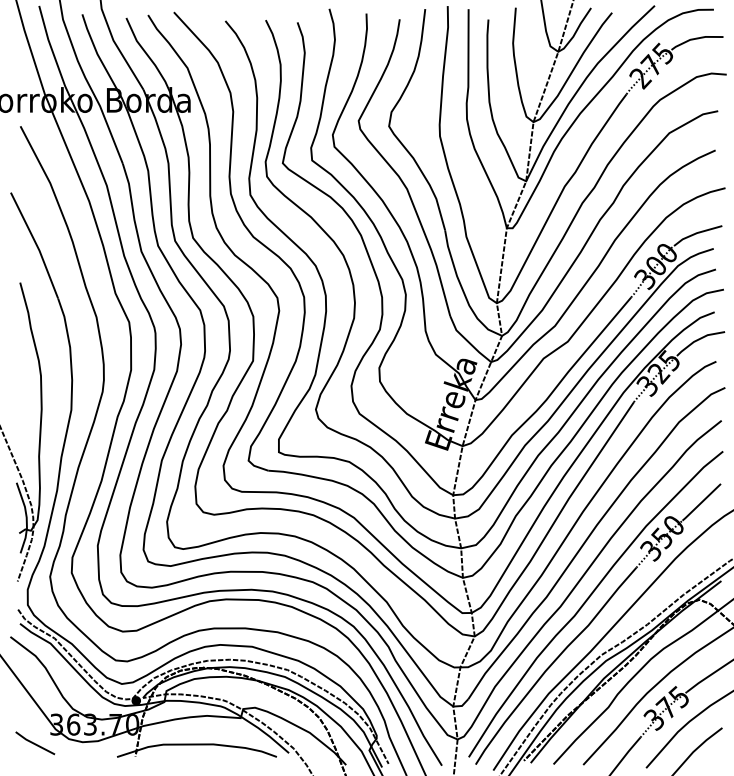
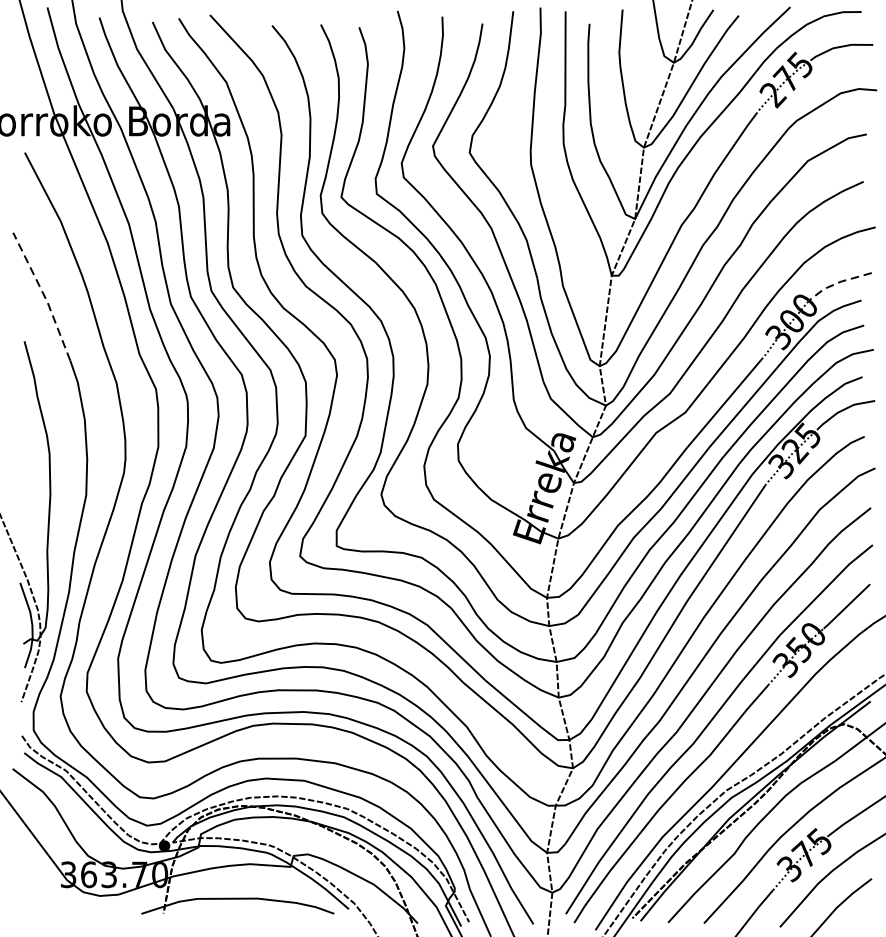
line: (696, 233) -> (840, 282), solid -> dashed
line: (36, 245) -> (44, 296), solid -> dashed
line: (35, 743) -> (42, 897), removed

